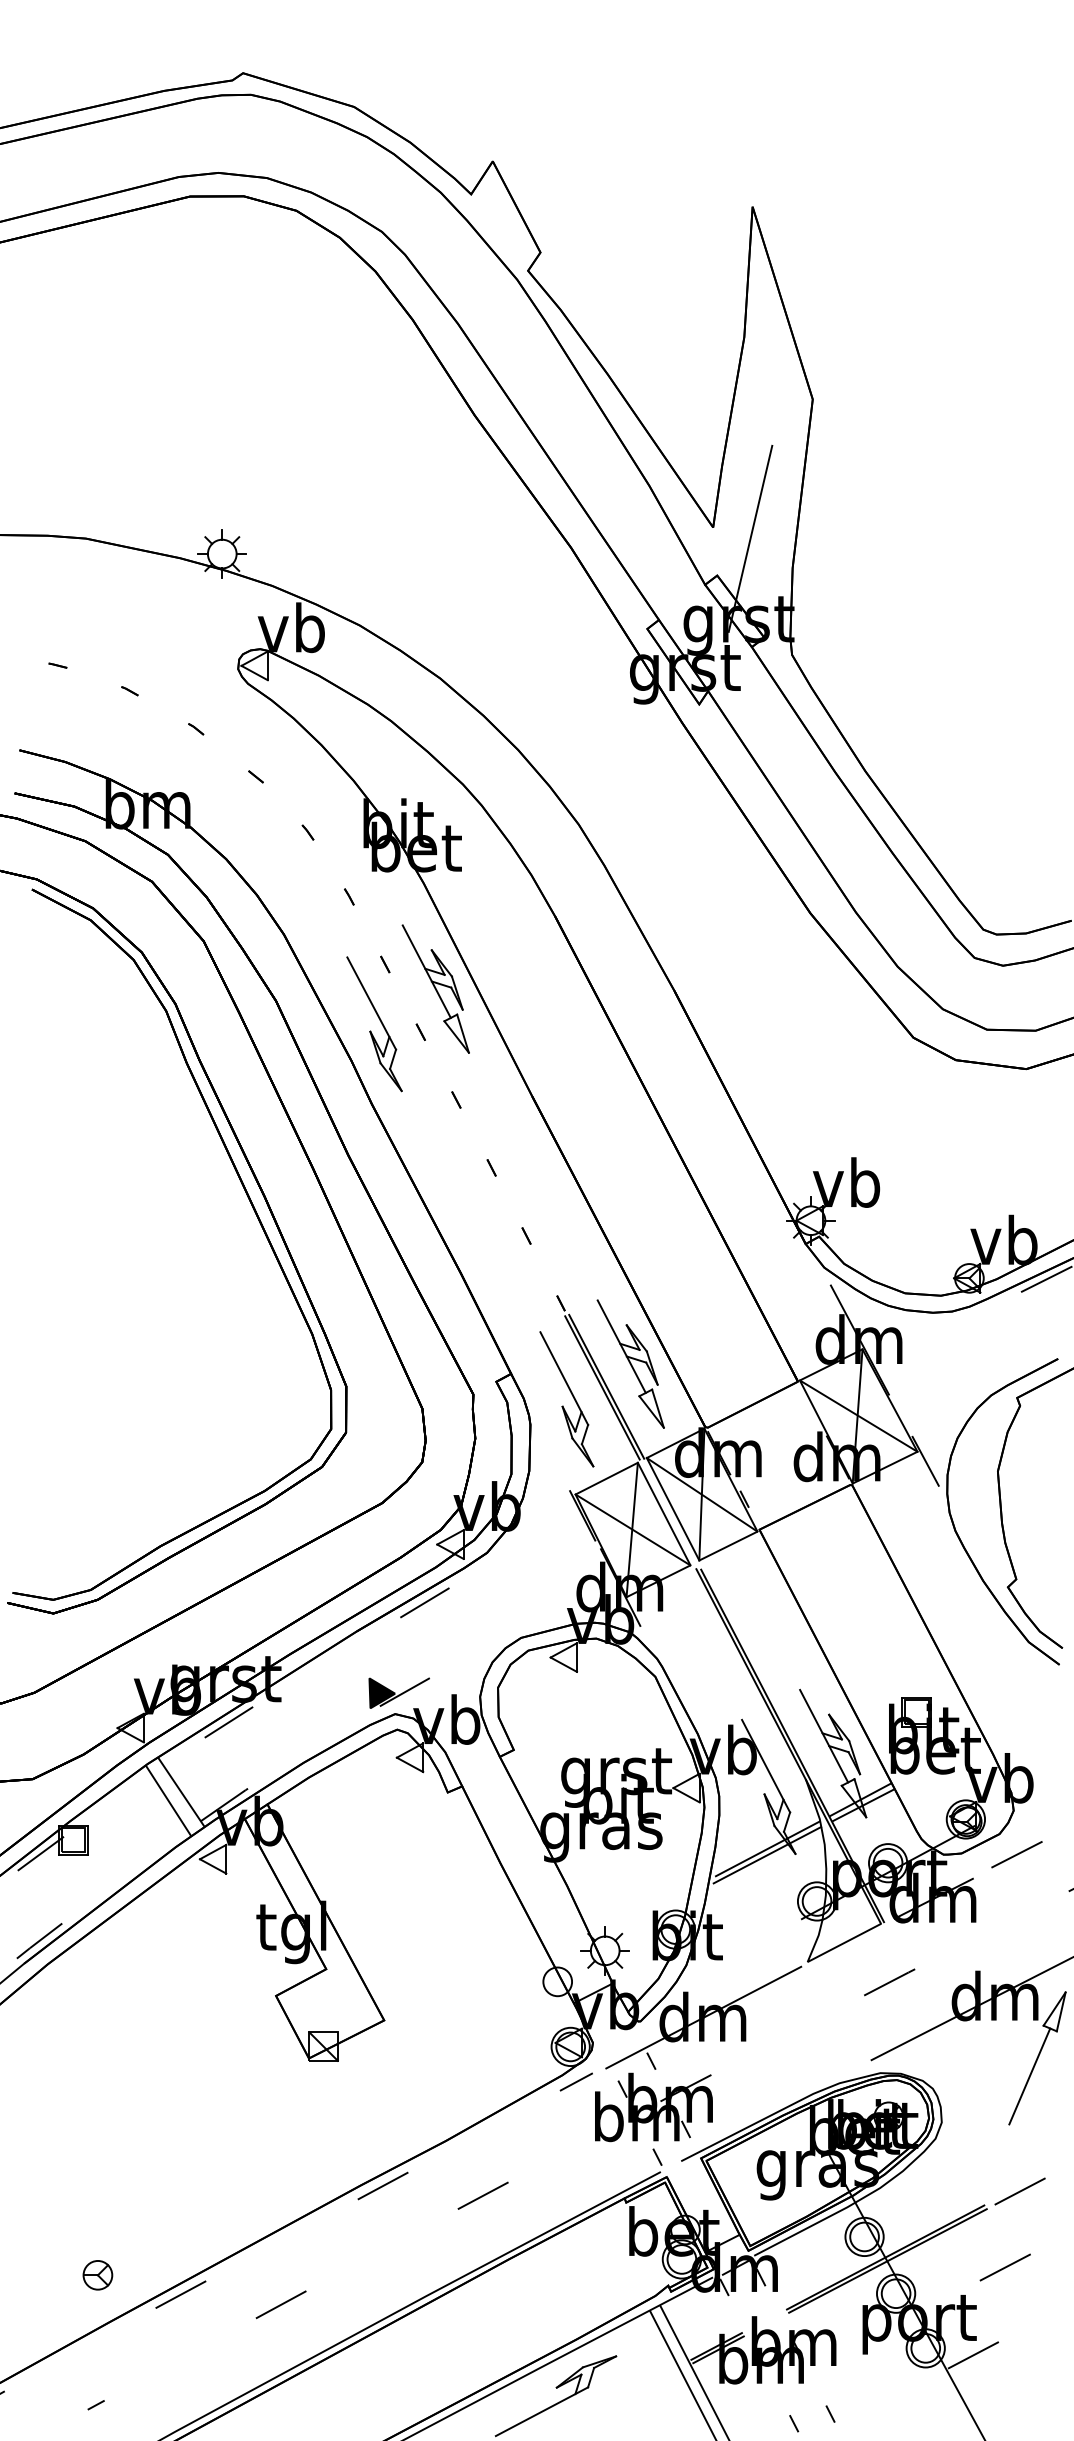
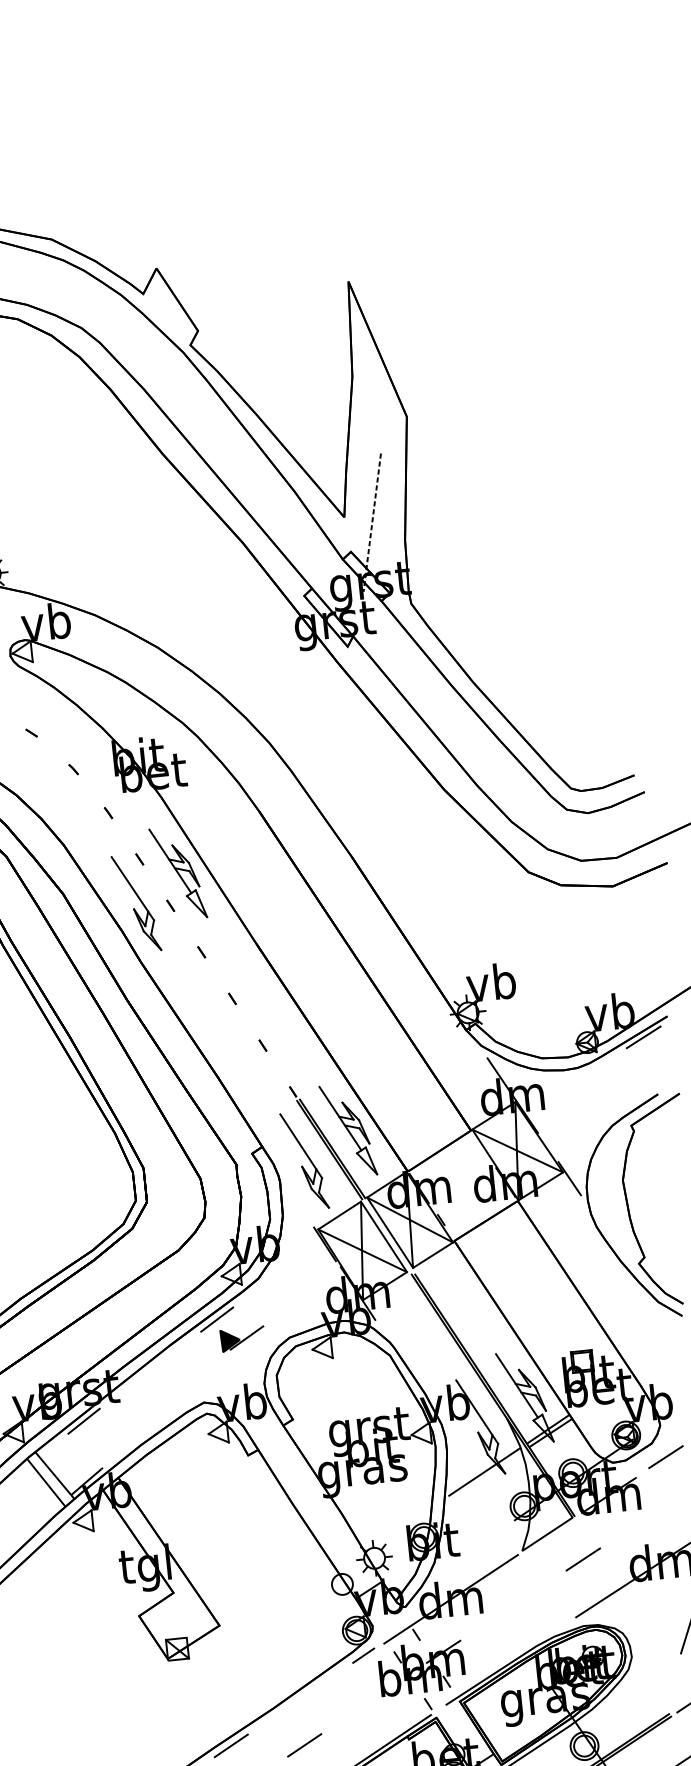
line: (750, 538) -> (372, 522), solid -> dashed
part: (398, 1692) -> (242, 1338), moved
line: (767, 1855) -> (485, 1476), removed

